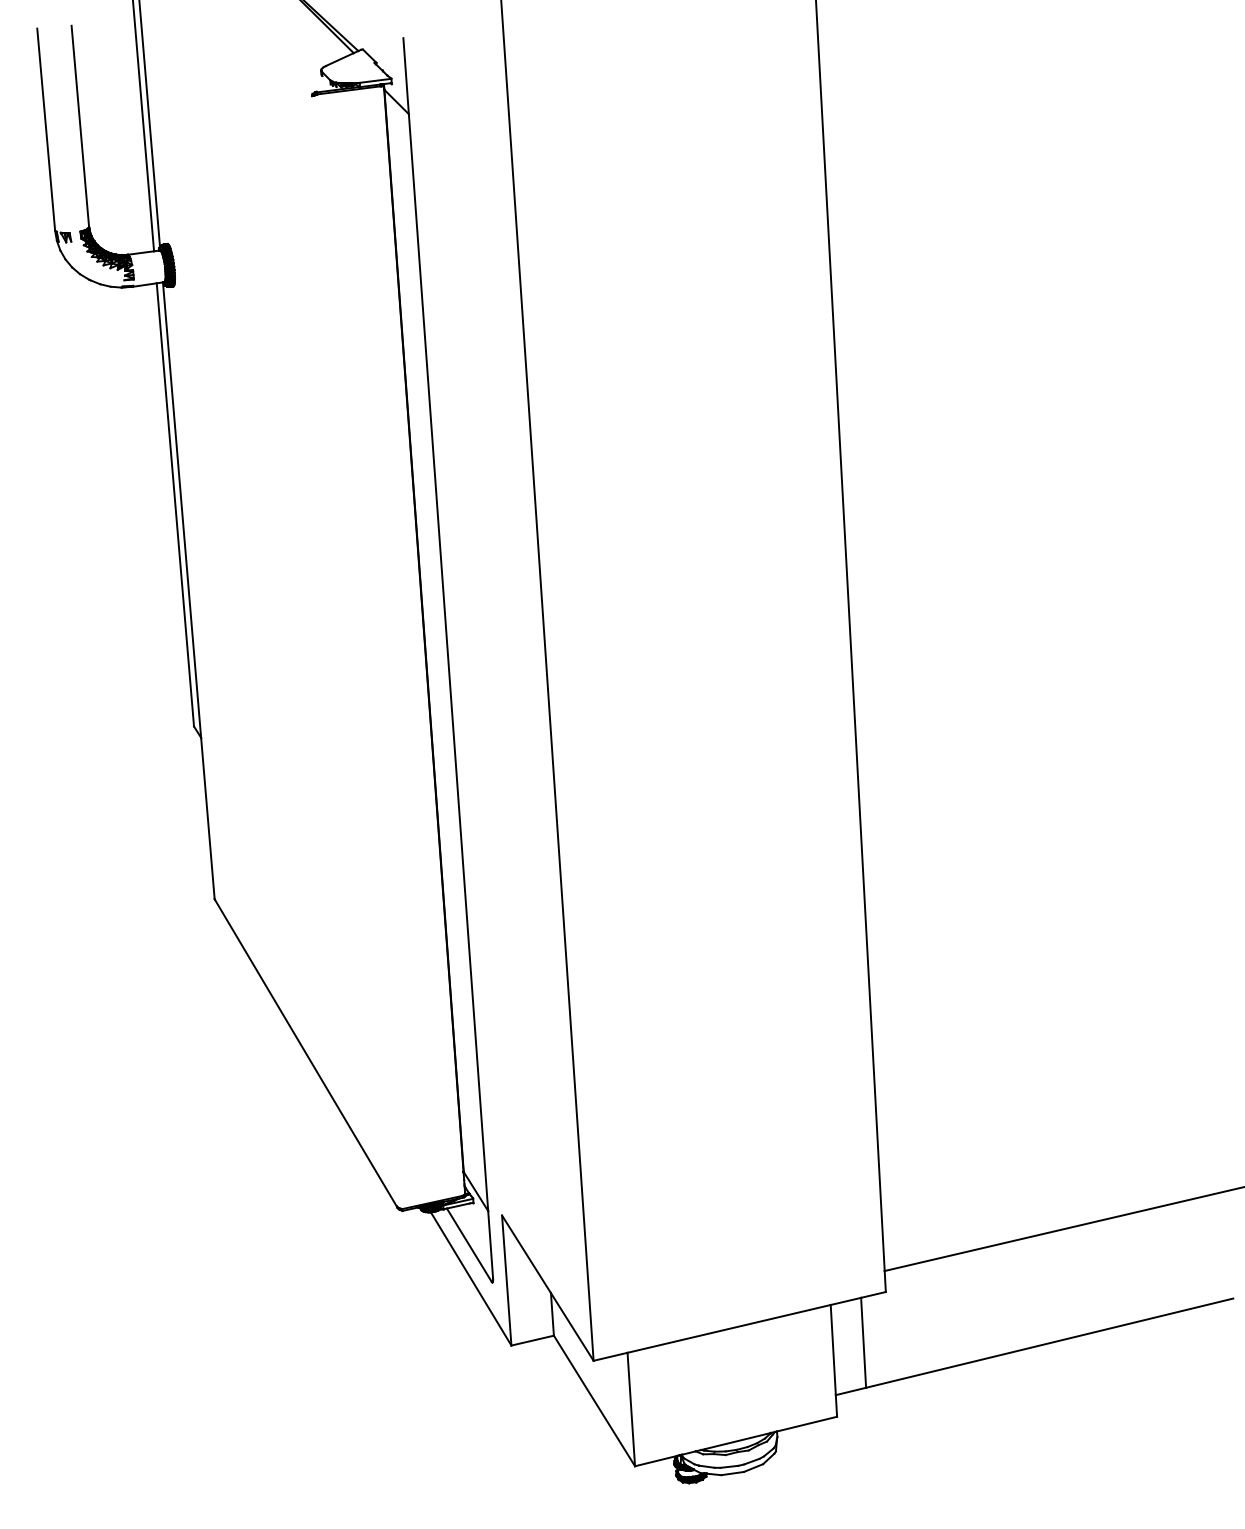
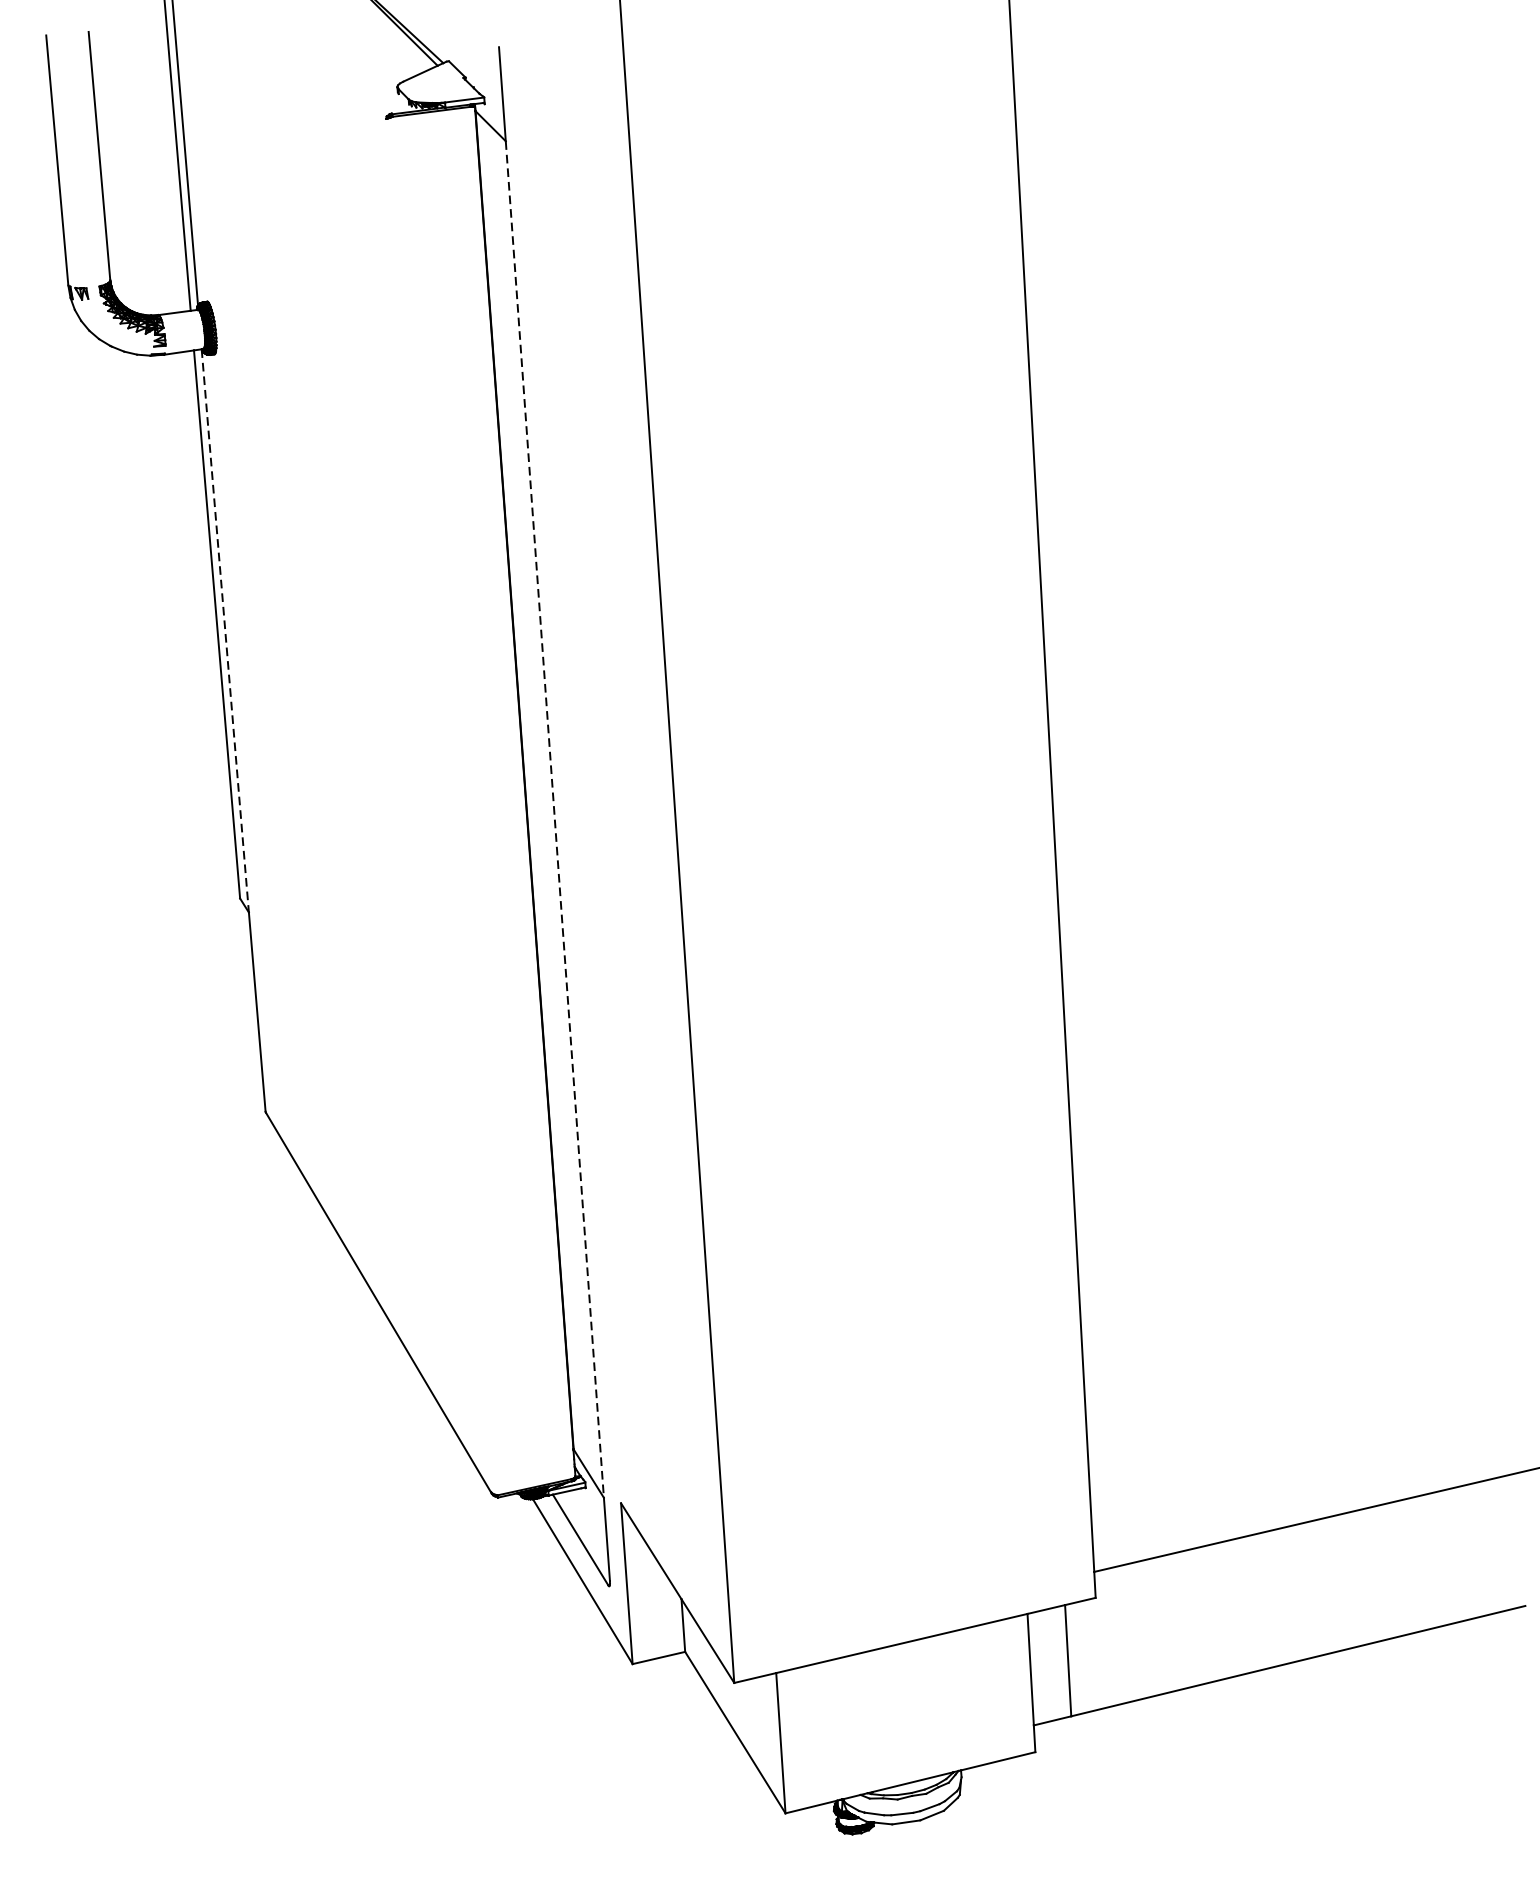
line: (182, 510) -> (225, 631), solid -> dashed
line: (448, 662) -> (554, 819), solid -> dashed

